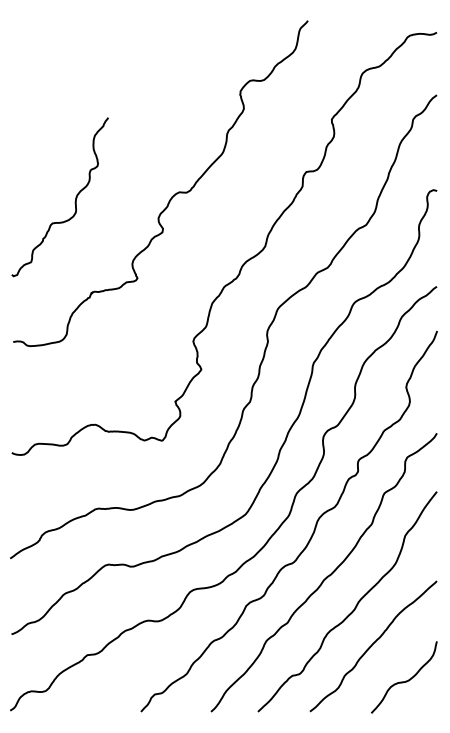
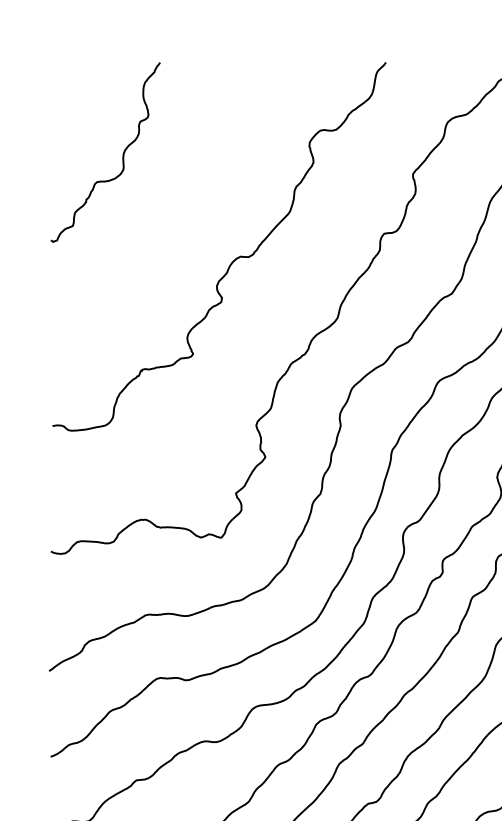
curve: (74, 201) -> (121, 157), moved

